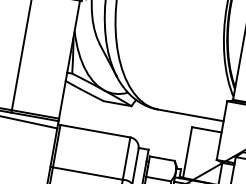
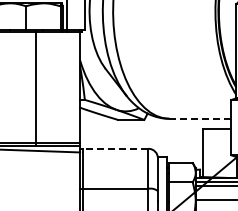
line: (191, 115) -> (200, 118), solid -> dashed
line: (95, 130) -> (115, 148), solid -> dashed

